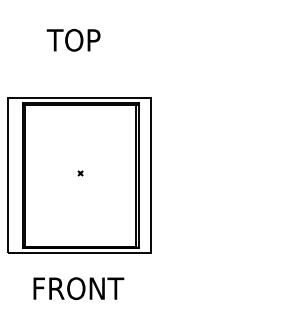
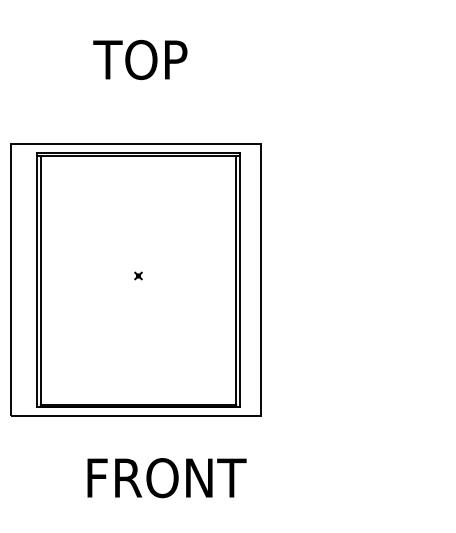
text: (73, 40) -> (140, 60), moved
text: (78, 288) -> (166, 477), moved

